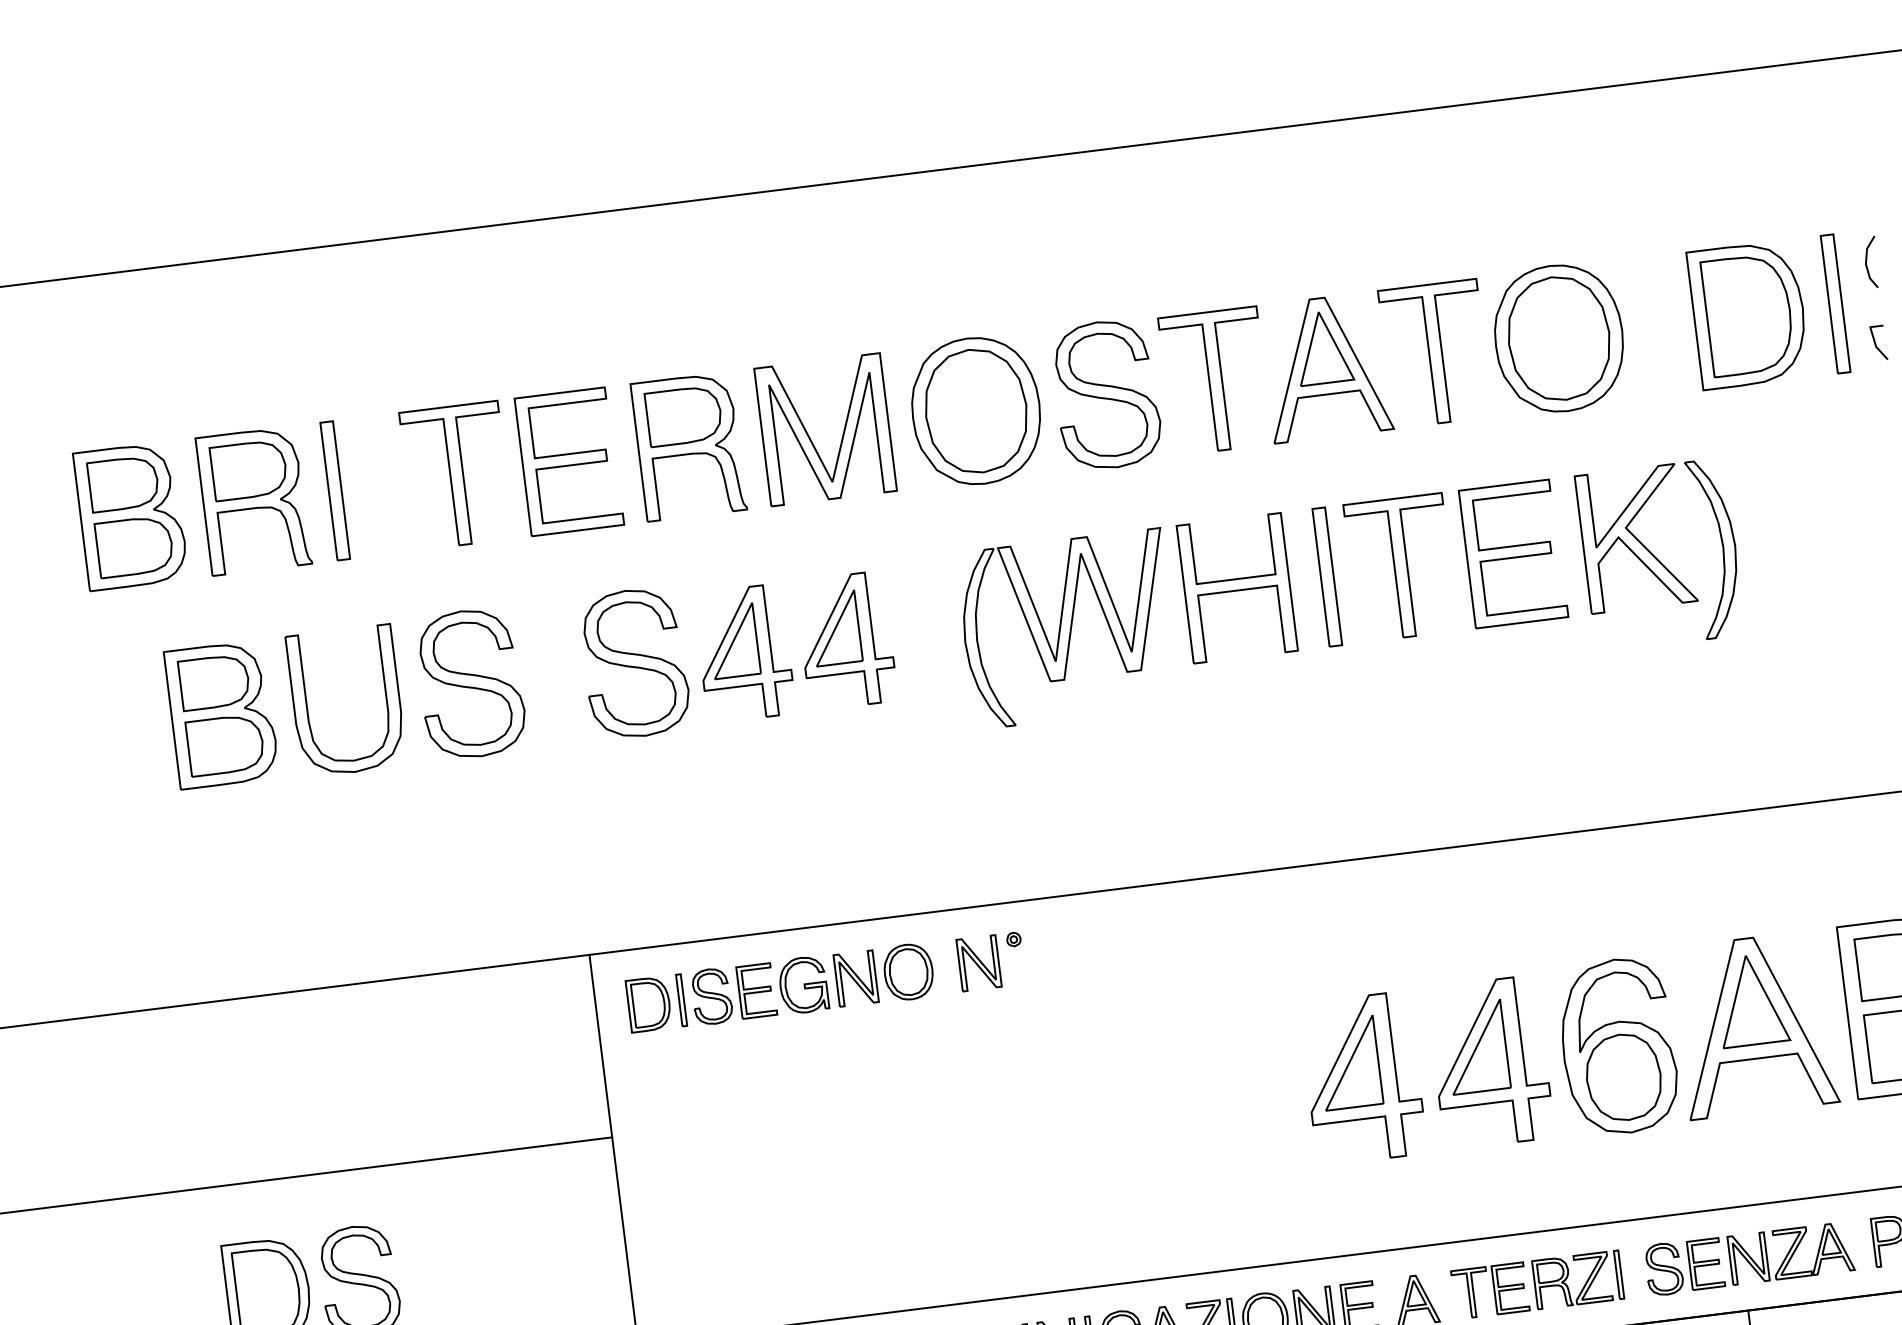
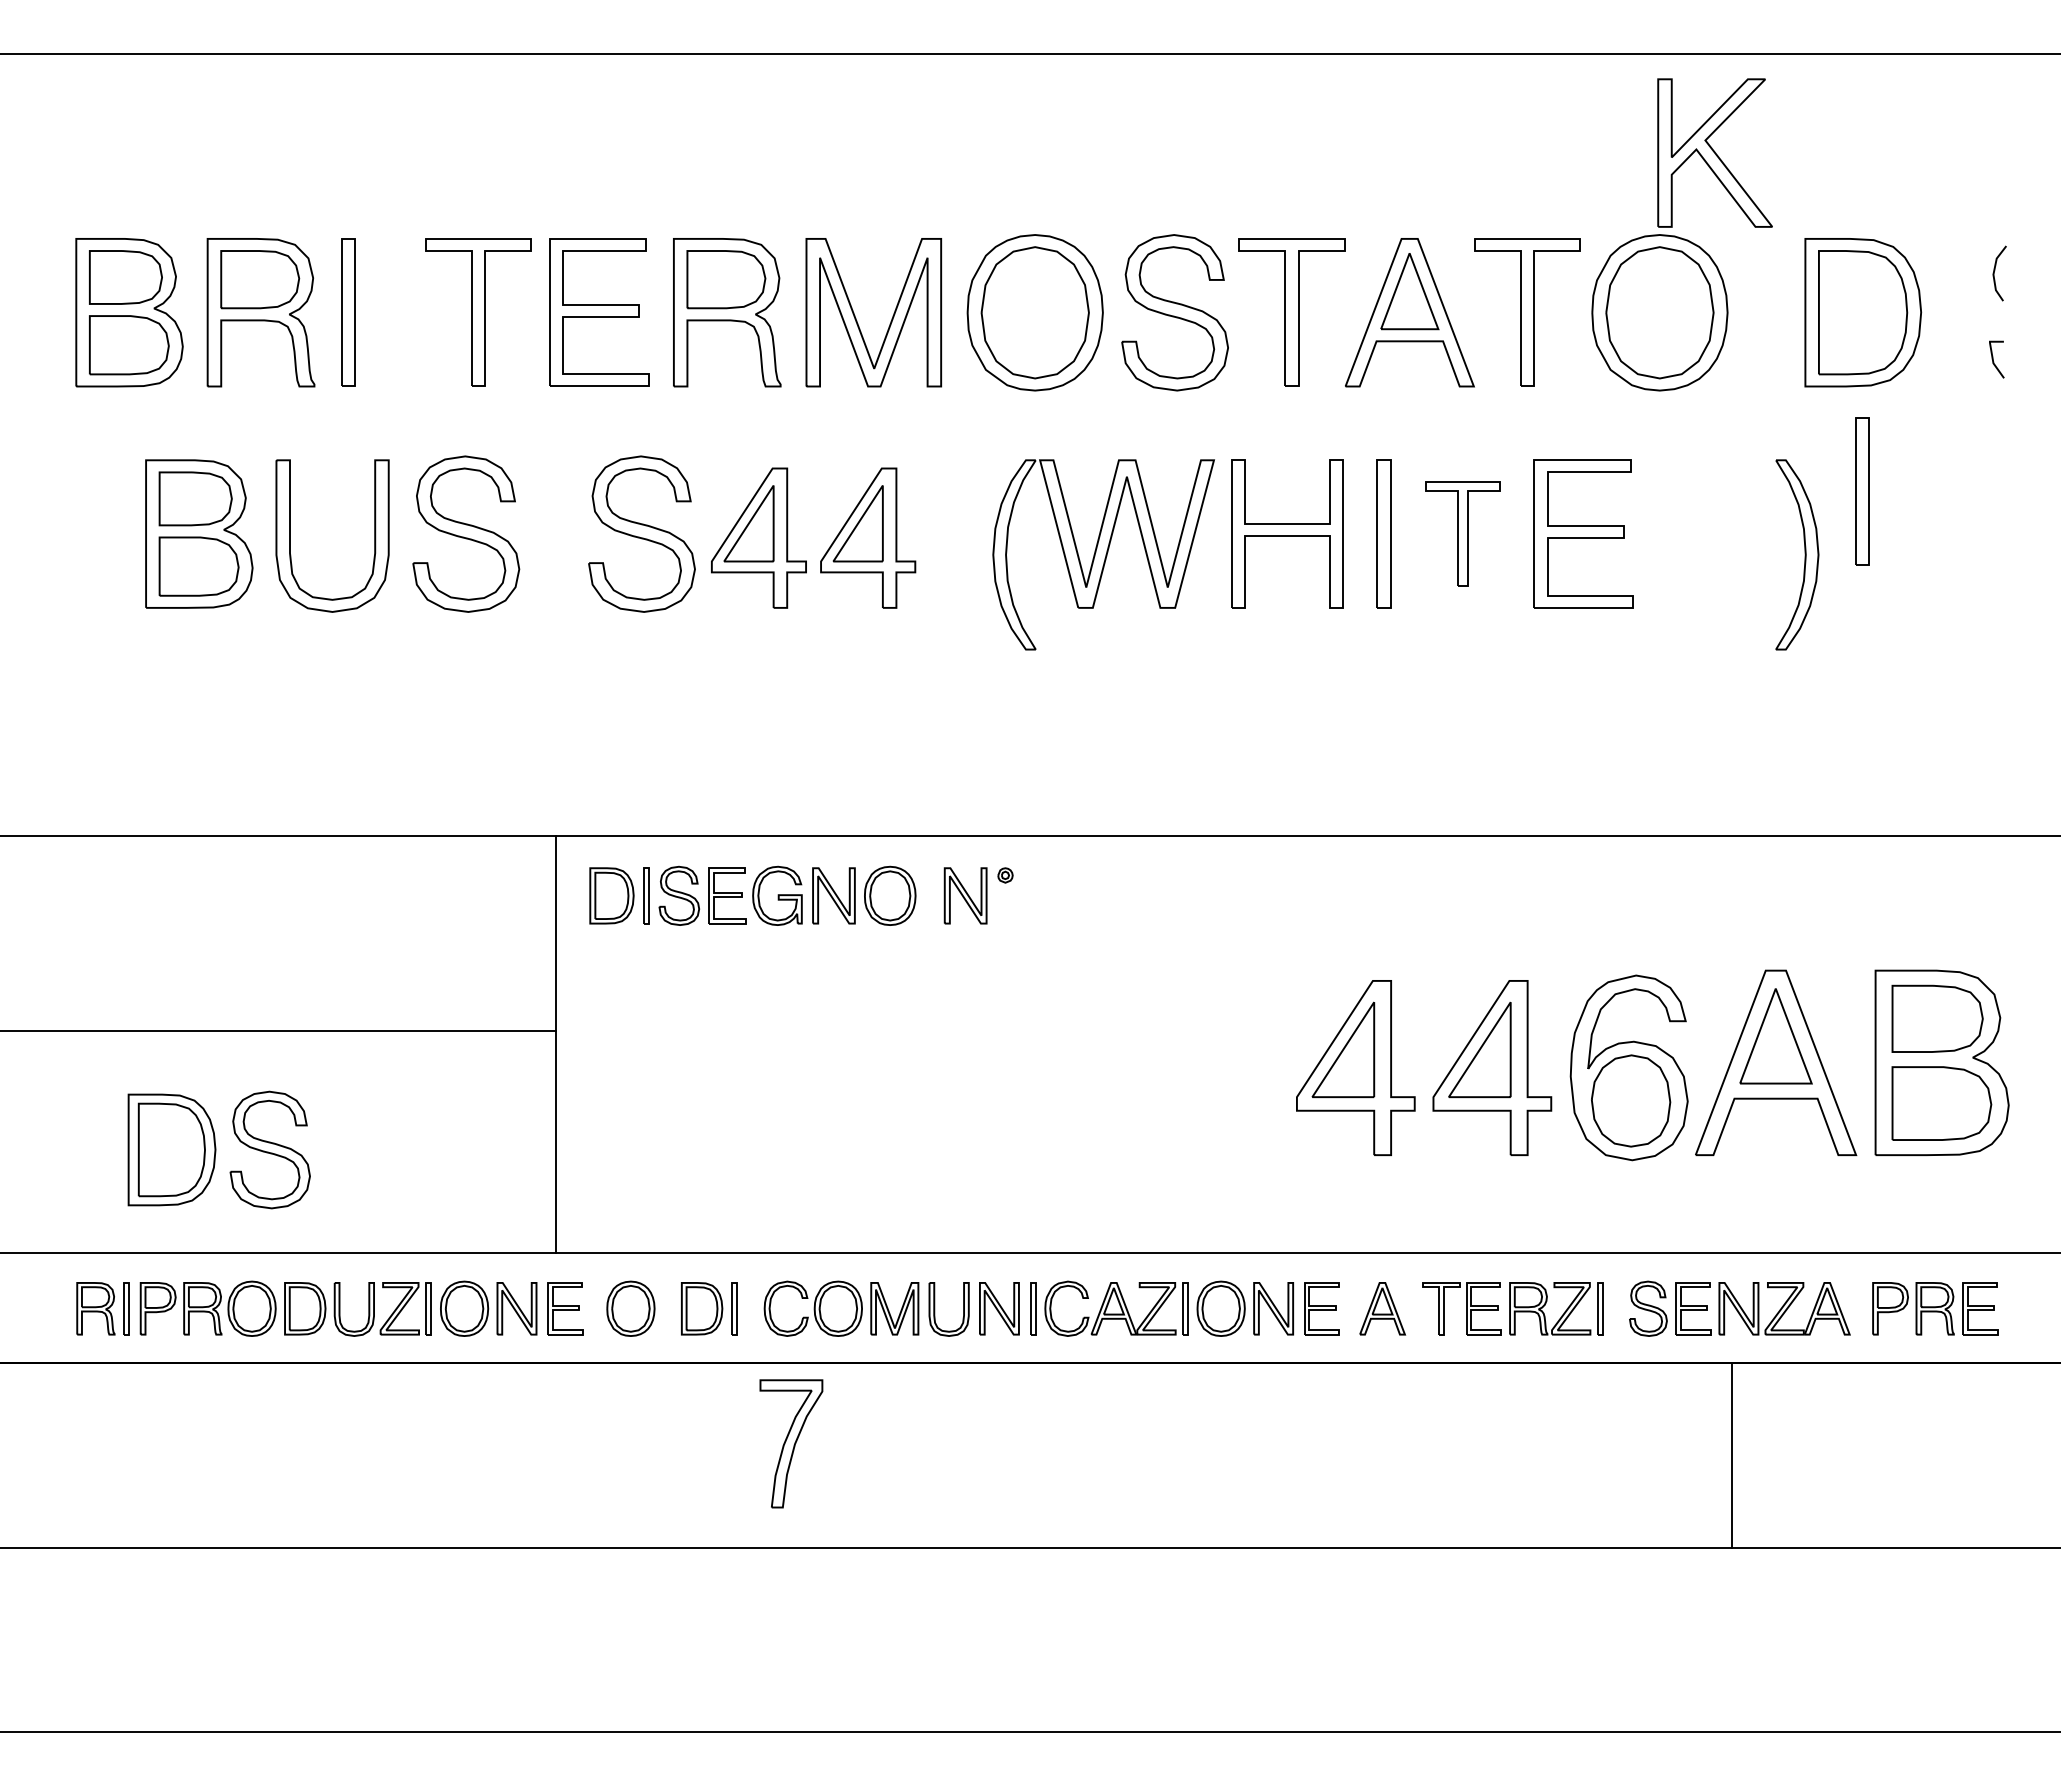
part: (1835, 303) -> (1862, 491), moved
part: (1635, 538) -> (1714, 152), moved
part: (1400, 567) -> (1462, 533), size x0.7

